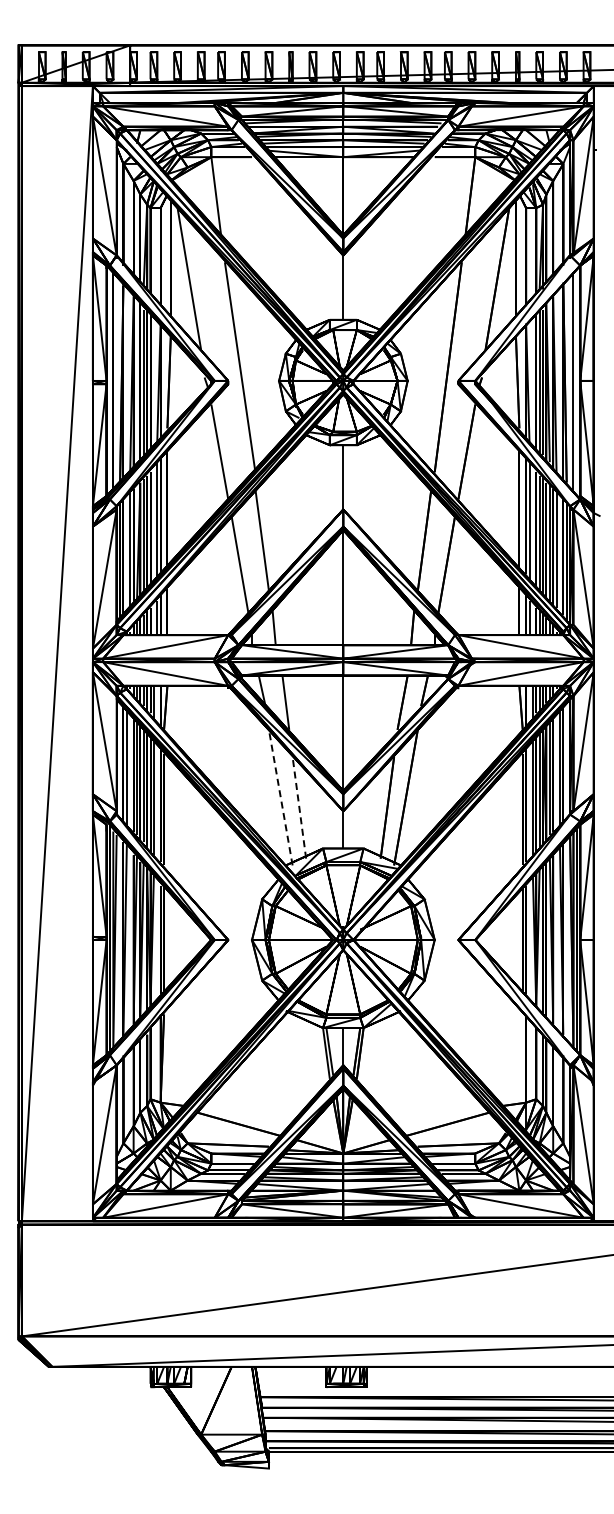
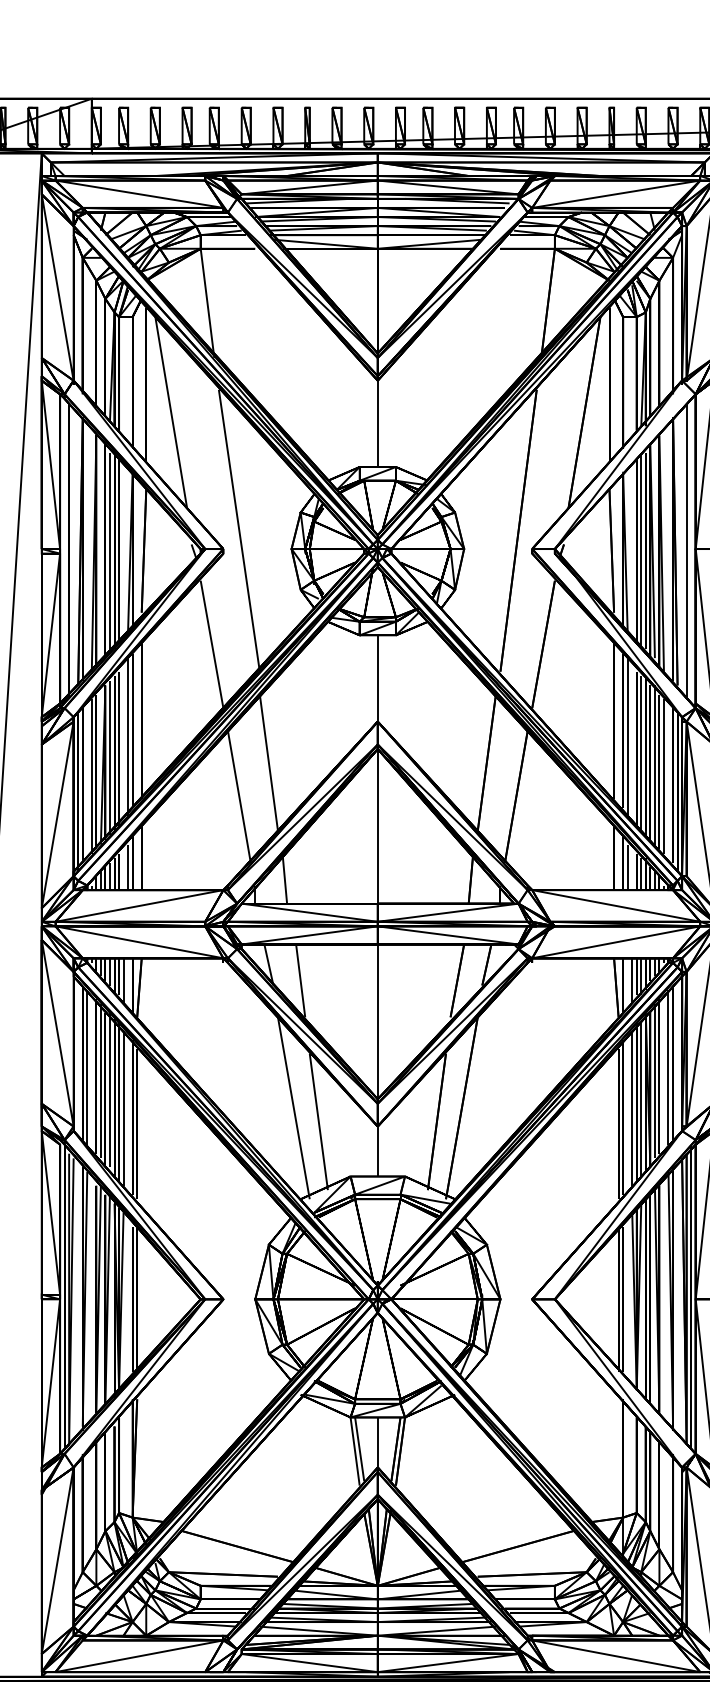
line: (280, 797) -> (293, 1108), dashed -> solid
line: (299, 807) -> (318, 1121), dashed -> solid

